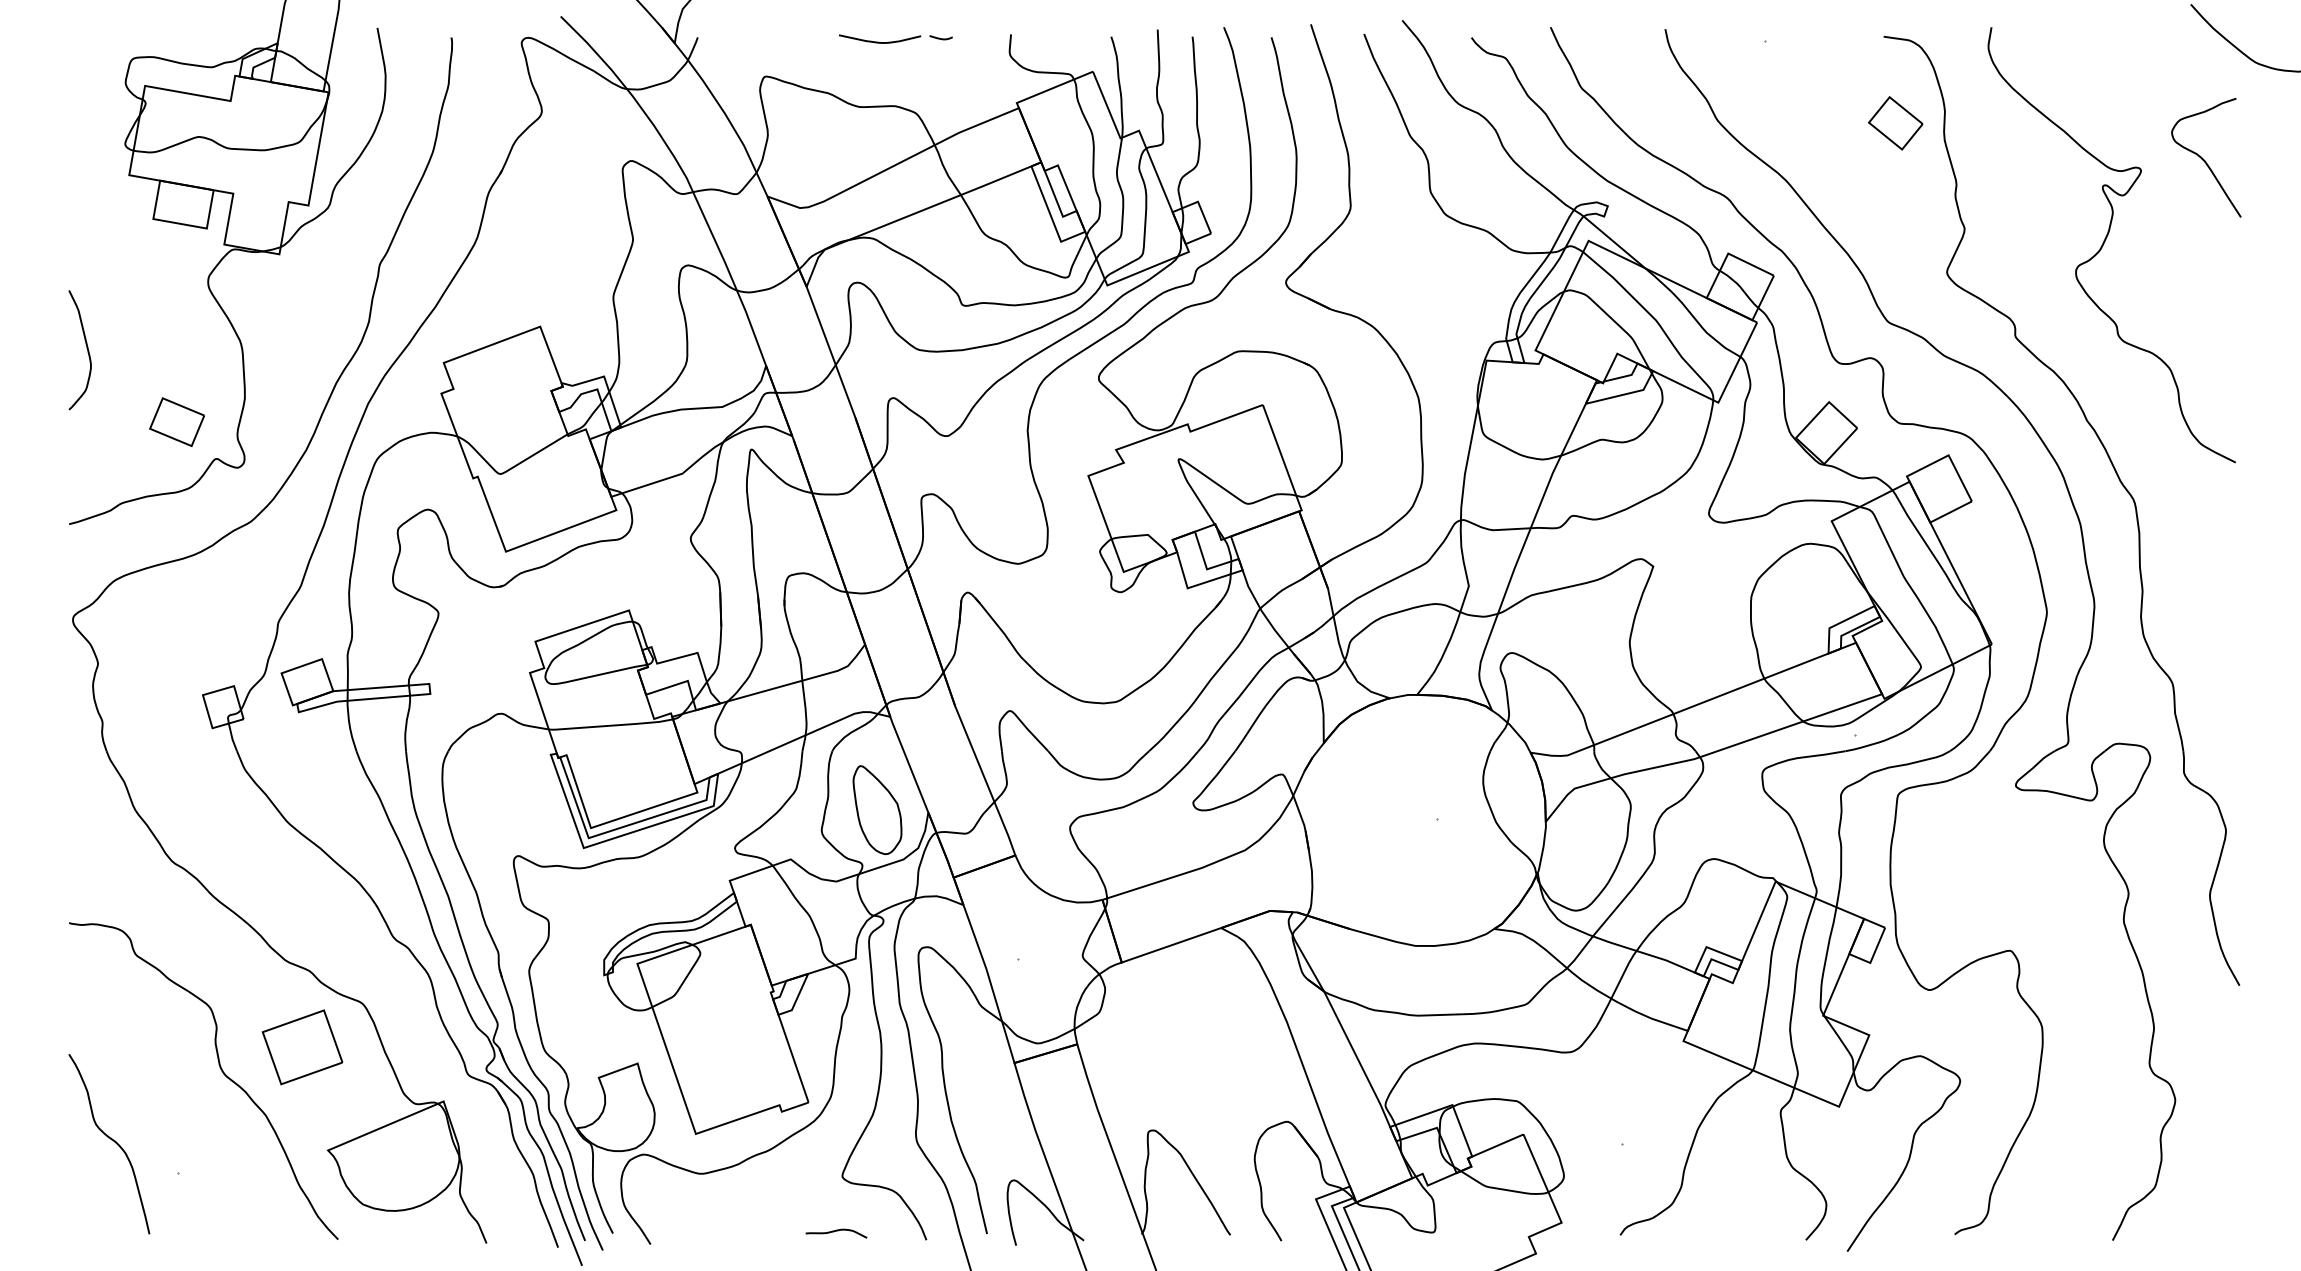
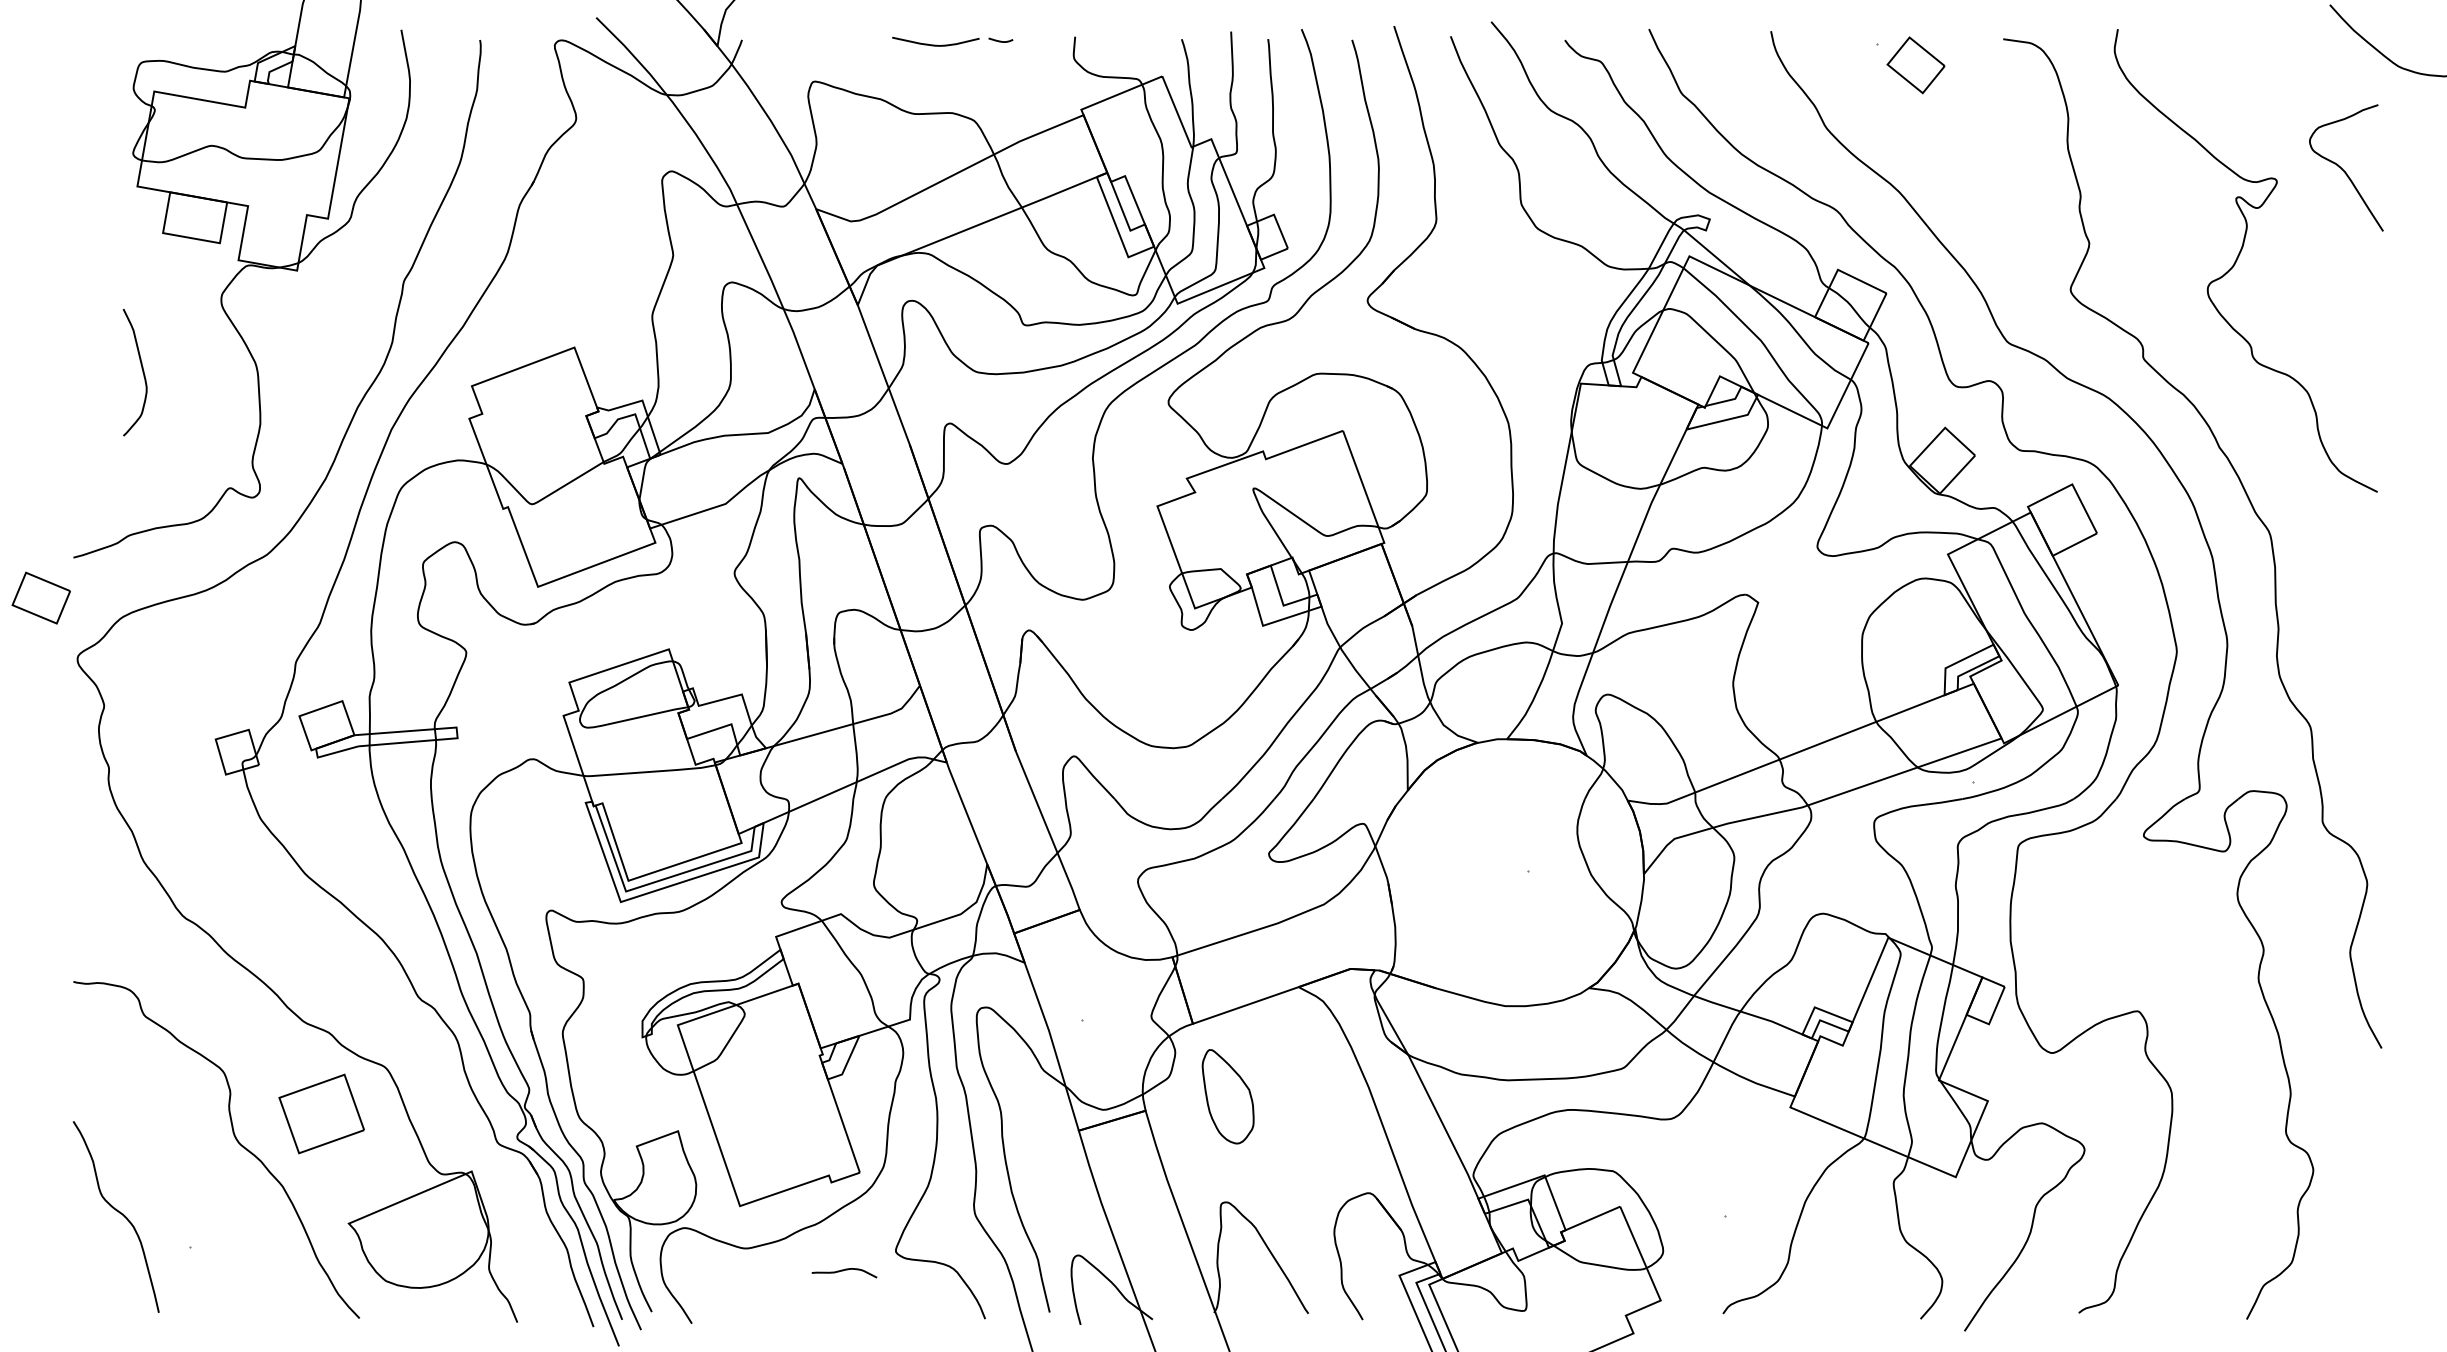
part: (1895, 123) -> (1915, 65), moved
curve: (87, 350) -> (142, 372), moved
part: (176, 421) -> (40, 597), moved
part: (876, 809) -> (1227, 1096), moved
curve: (835, 1232) -> (843, 1271), moved

